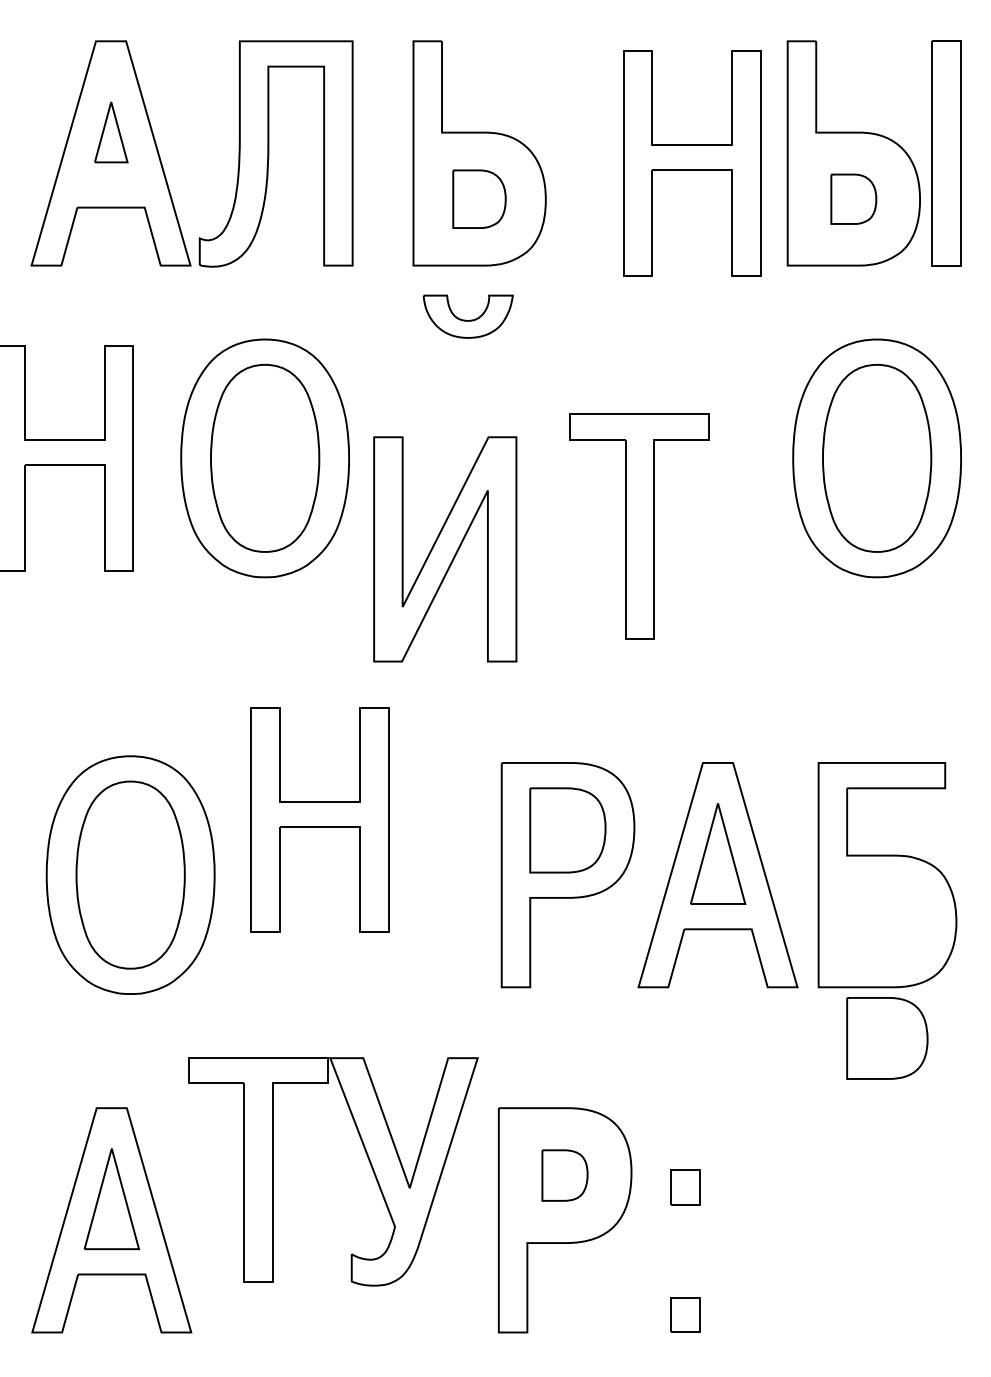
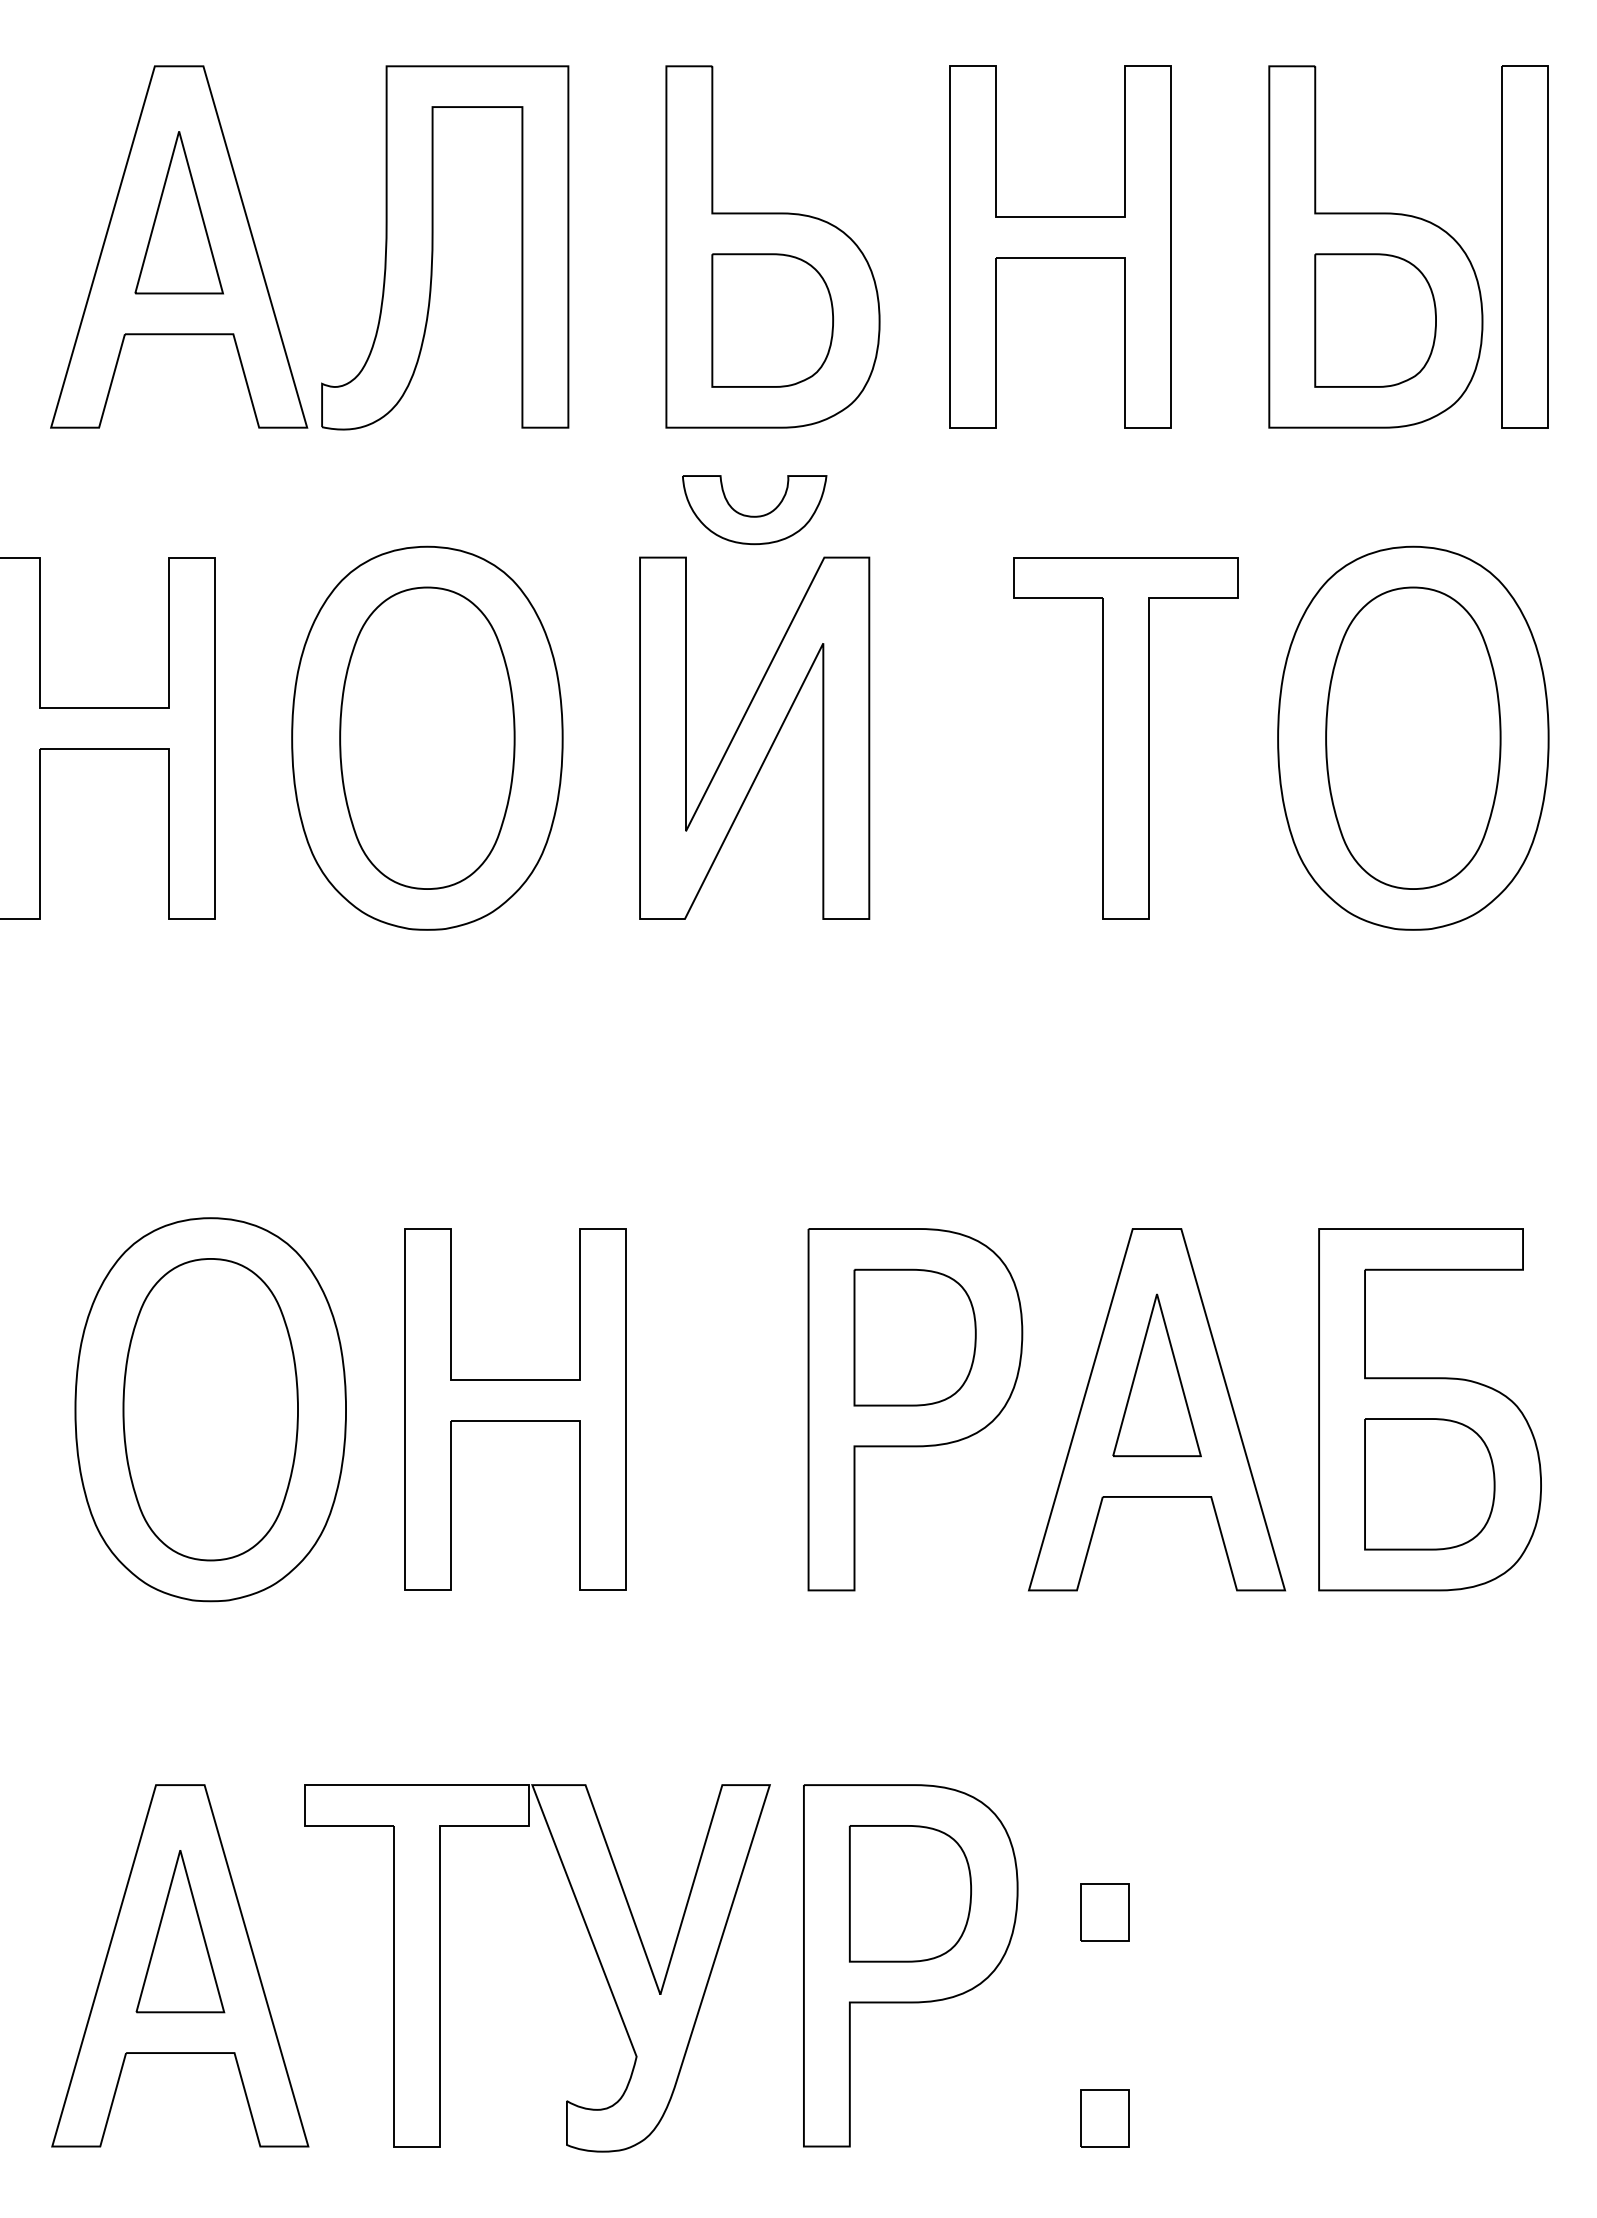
part: (111, 132) -> (179, 213), size x1.67
part: (692, 163) -> (1061, 247), moved
part: (479, 199) -> (772, 321), size x1.43
part: (853, 199) -> (1375, 321), size x1.67
part: (639, 526) -> (1125, 738), moved
part: (445, 549) -> (755, 738), moved
part: (319, 819) -> (514, 1408), moved
part: (887, 1038) -> (1430, 1484), moved
part: (367, 1158) -> (592, 1946), moved
part: (564, 1175) -> (909, 1893), size x1.67

